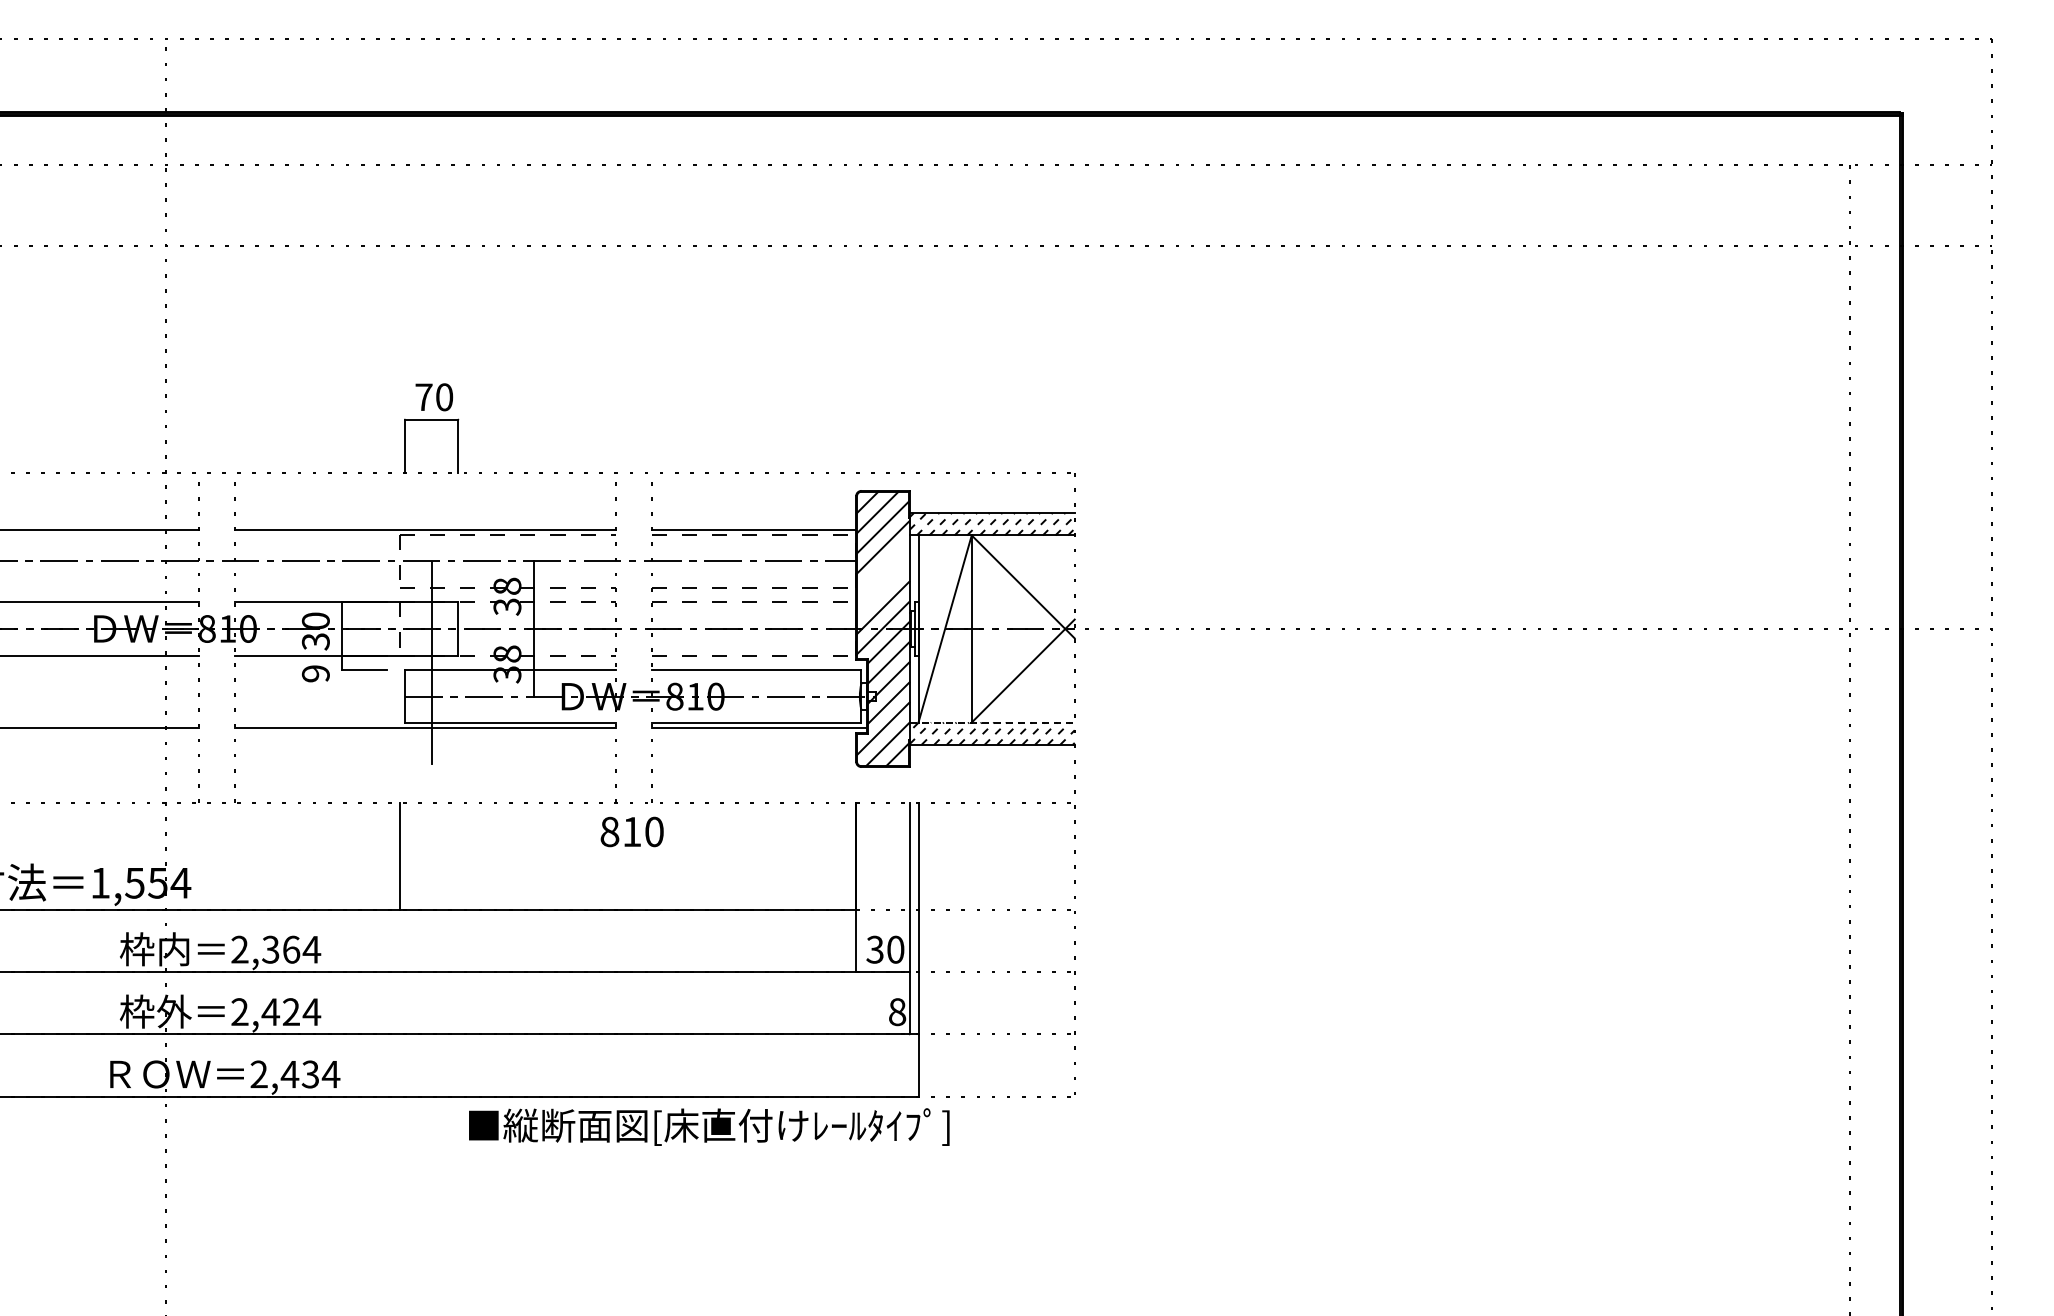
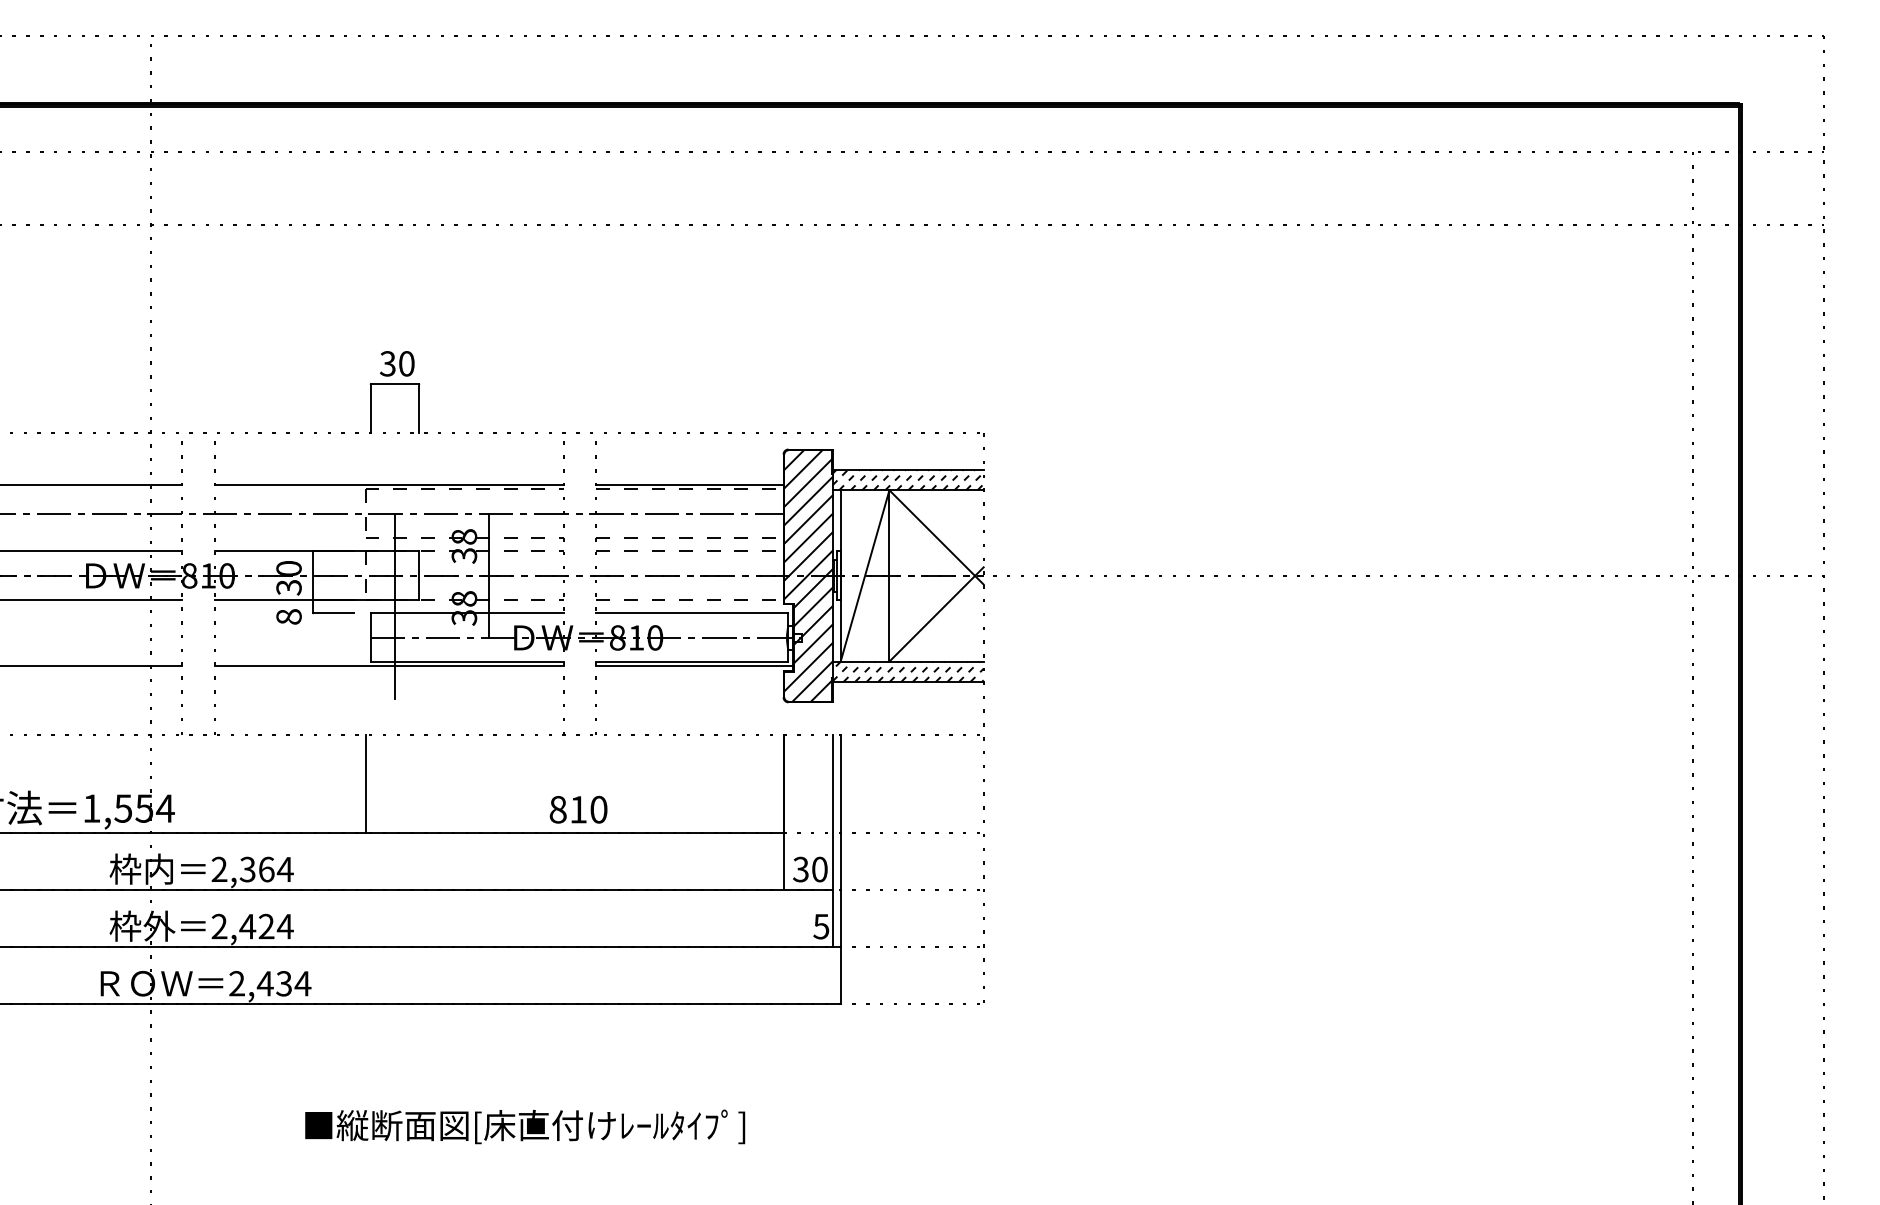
text: (423, 396) -> (387, 363), 70 -> 30
line: (883, 567) -> (808, 519), added
line: (883, 588) -> (808, 538), added
text: (315, 673) -> (288, 616), 9 -> 8
line: (992, 722) -> (908, 661), dashed -> solid
text: (632, 831) -> (578, 809), moved
text: (897, 1011) -> (821, 926), 8 -> 5
text: (709, 1126) -> (525, 1126), moved

